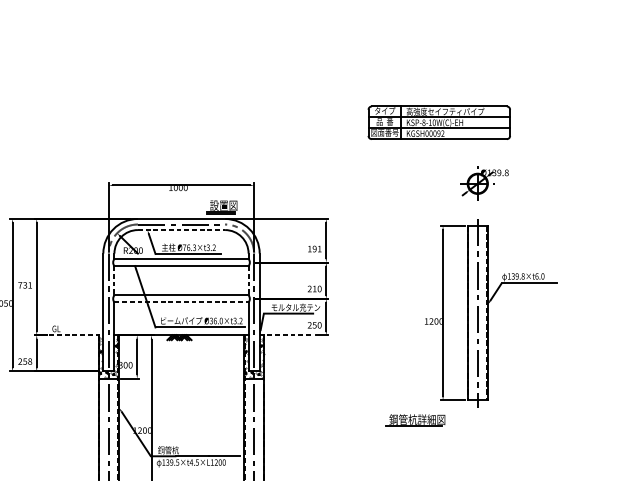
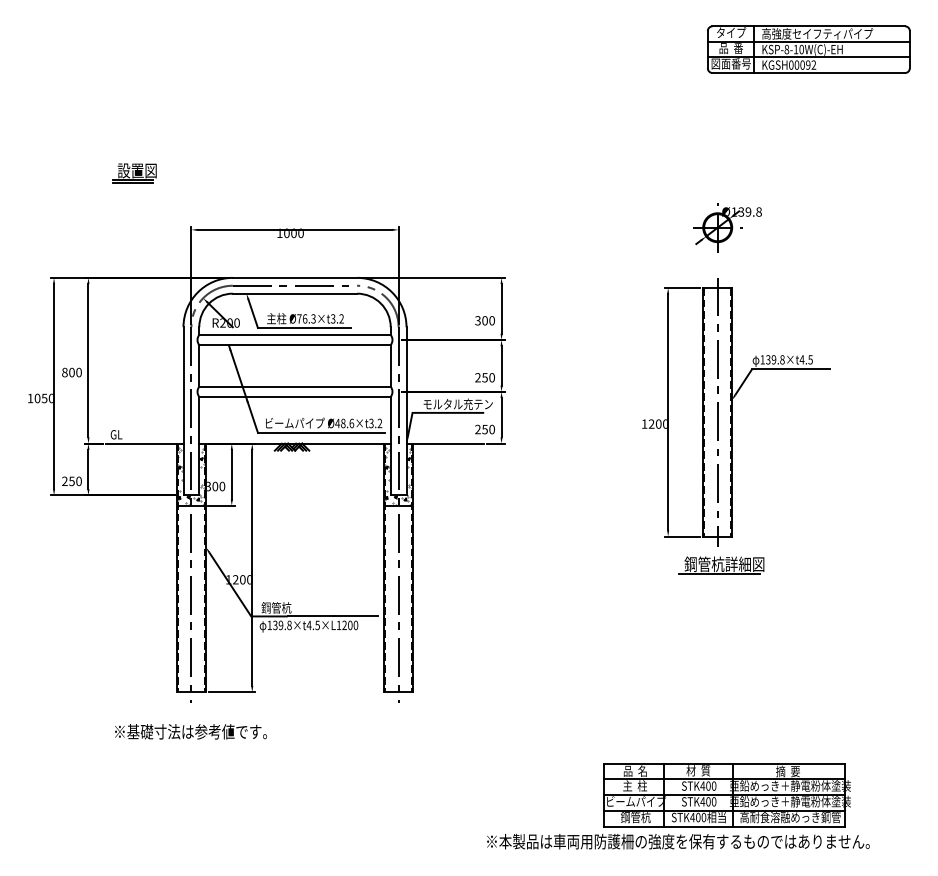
part: (439, 122) -> (808, 49), moved
part: (221, 207) -> (134, 173), moved
line: (181, 229) -> (295, 293), dashed -> solid
text: (314, 248) -> (484, 320), 191 -> 300
text: (539, 276) -> (805, 359), 139.8×t6.0 -> 139.8×t4.5
line: (114, 280) -> (199, 365), dashed -> solid
line: (248, 280) -> (390, 365), dashed -> solid
text: (24, 285) -> (71, 372), 731 -> 800
text: (314, 288) -> (484, 377), 210 -> 250
line: (181, 302) -> (295, 396), dashed -> solid
text: (216, 321) -> (344, 423), Ø36.0×t3.2 -> Ø48.6×t3.2
line: (76, 335) -> (144, 443), dashed -> solid
line: (287, 335) -> (445, 443), dashed -> solid
text: (29, 361) -> (78, 481), 258 -> 250
part: (415, 420) -> (721, 565), moved
text: (177, 461) -> (289, 624), 139.5×t4.5×L1200 -> 139.8×t4.5×L1200

